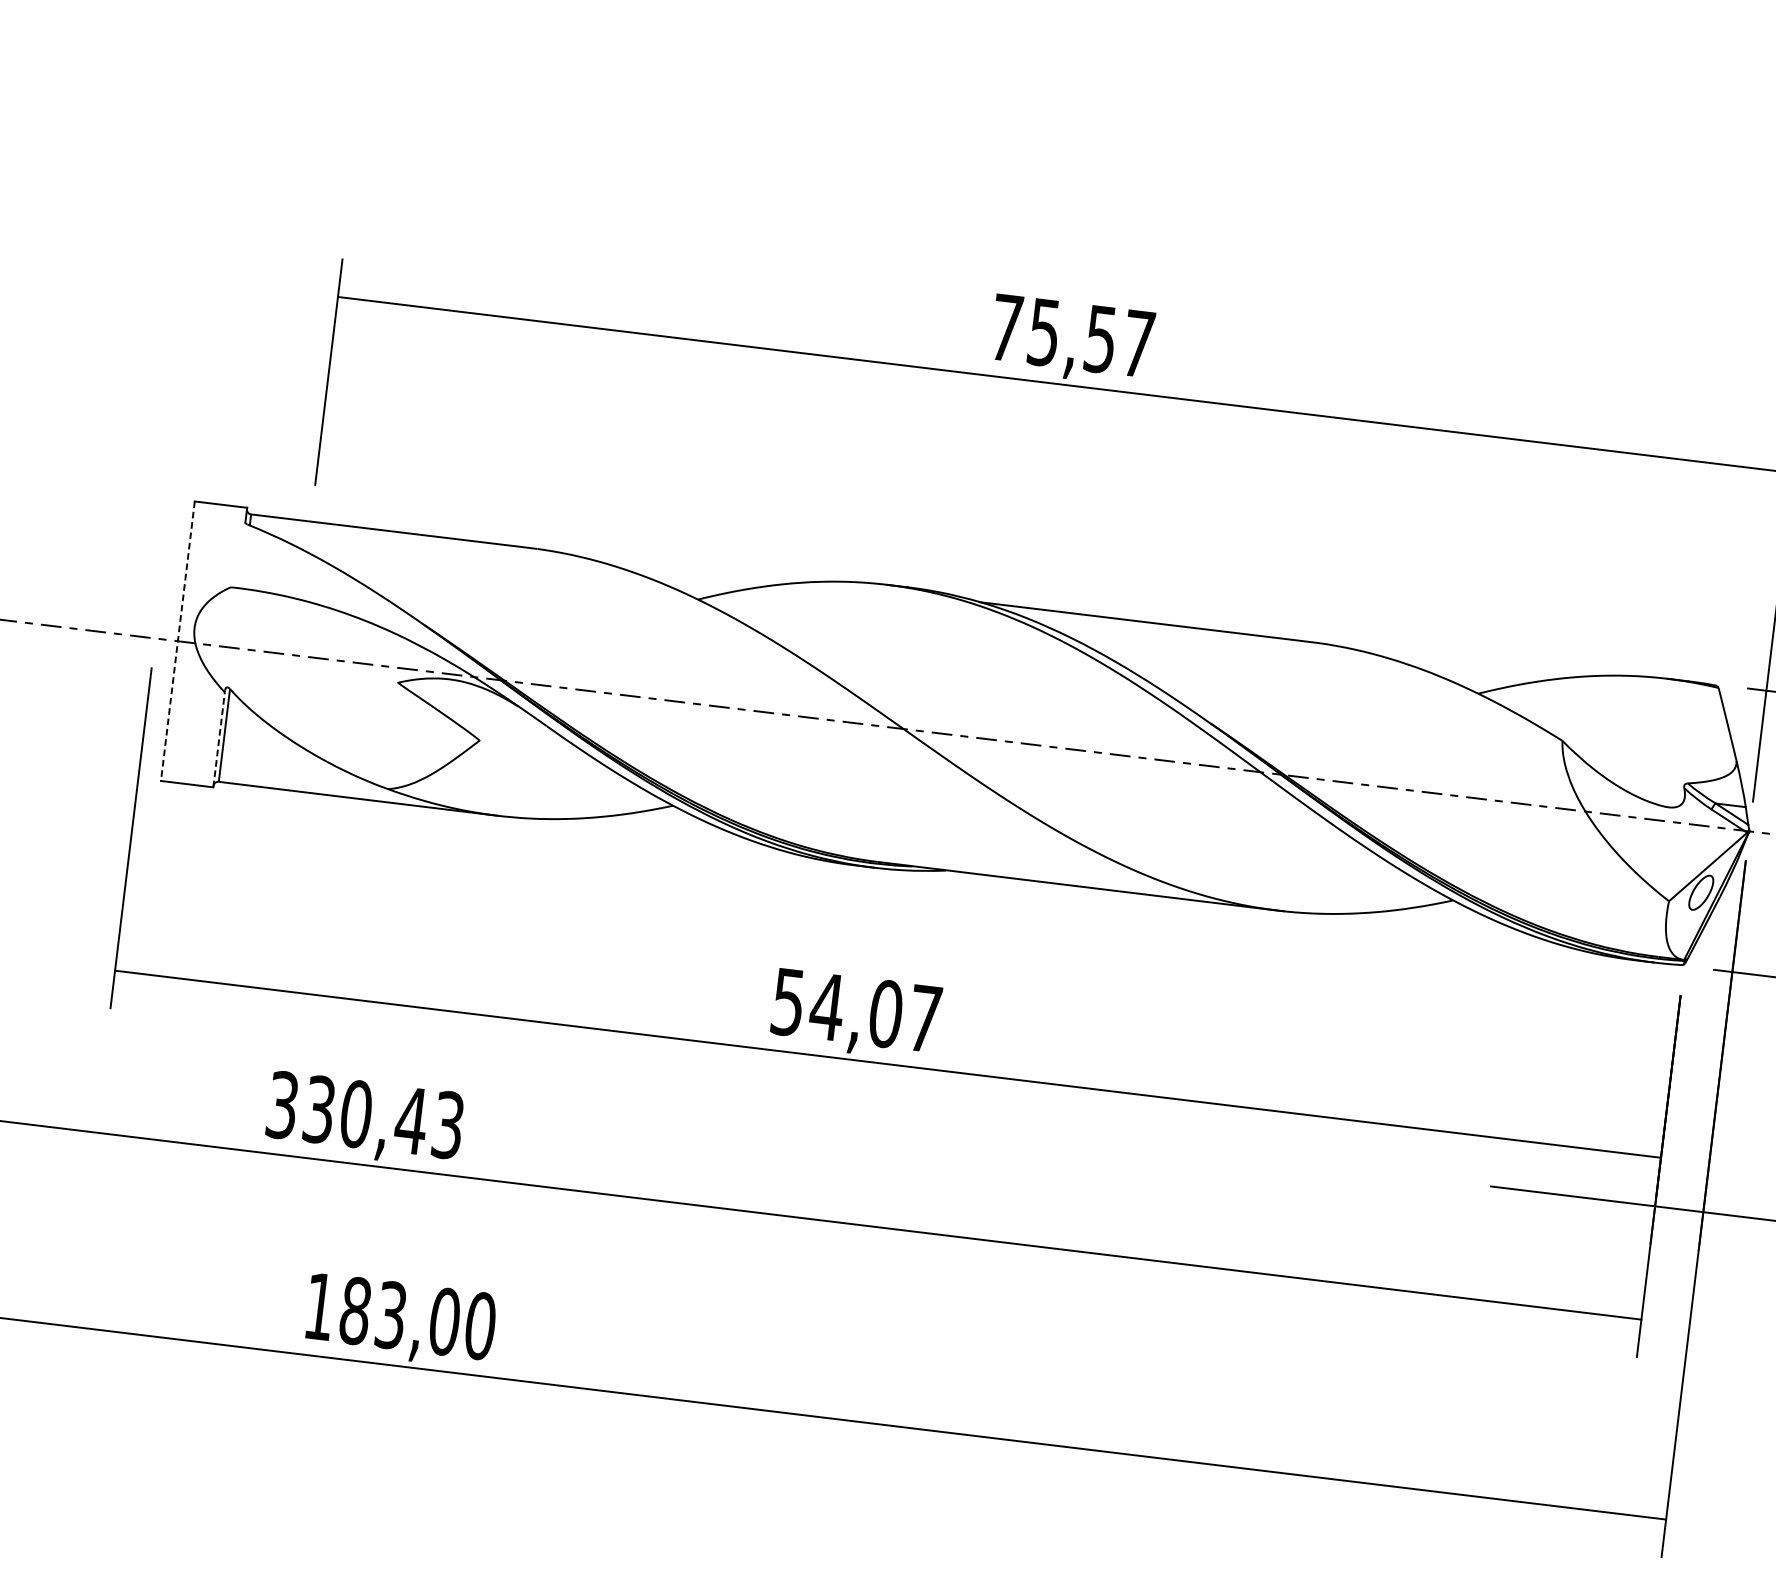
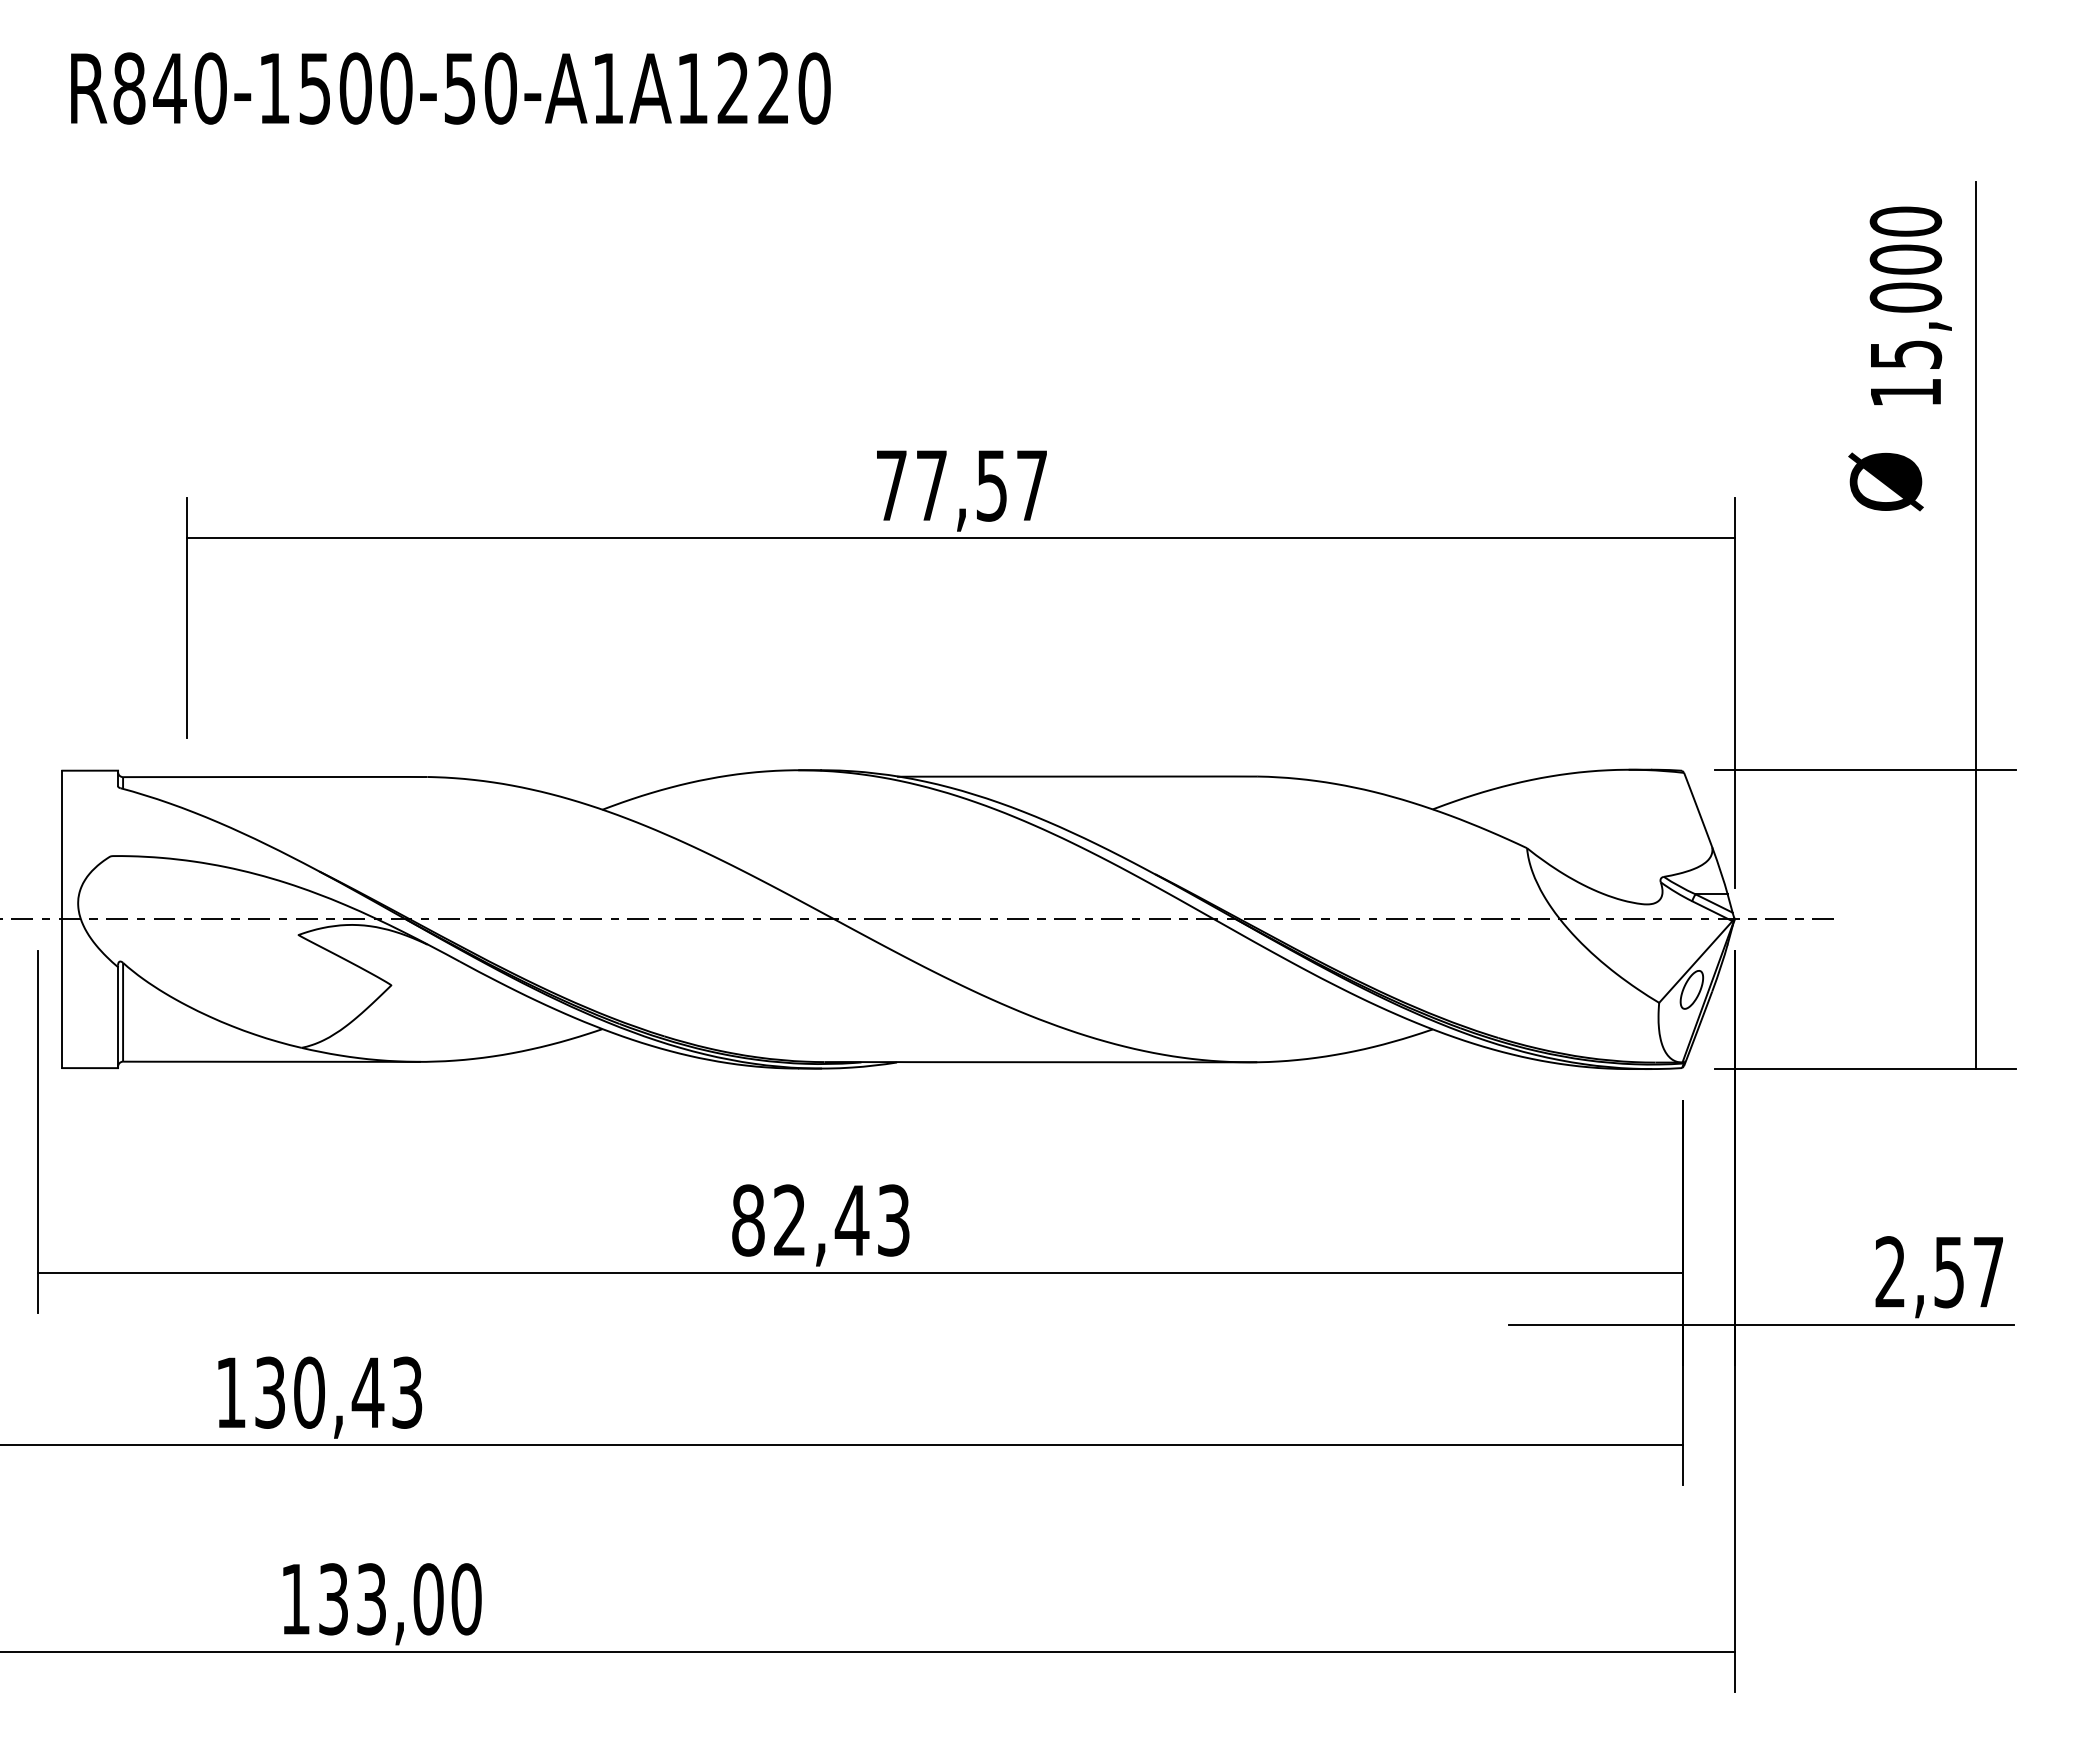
text: (1044, 332) -> (931, 485), 75,57 -> 77,57
line: (178, 641) -> (62, 919), dashed -> solid
line: (219, 739) -> (118, 1017), dashed -> solid
text: (856, 1010) -> (820, 1220), 54,07 -> 82,43
text: (282, 1104) -> (230, 1392), 330,43 -> 130,43
text: (355, 1311) -> (333, 1599), 183,00 -> 133,00

